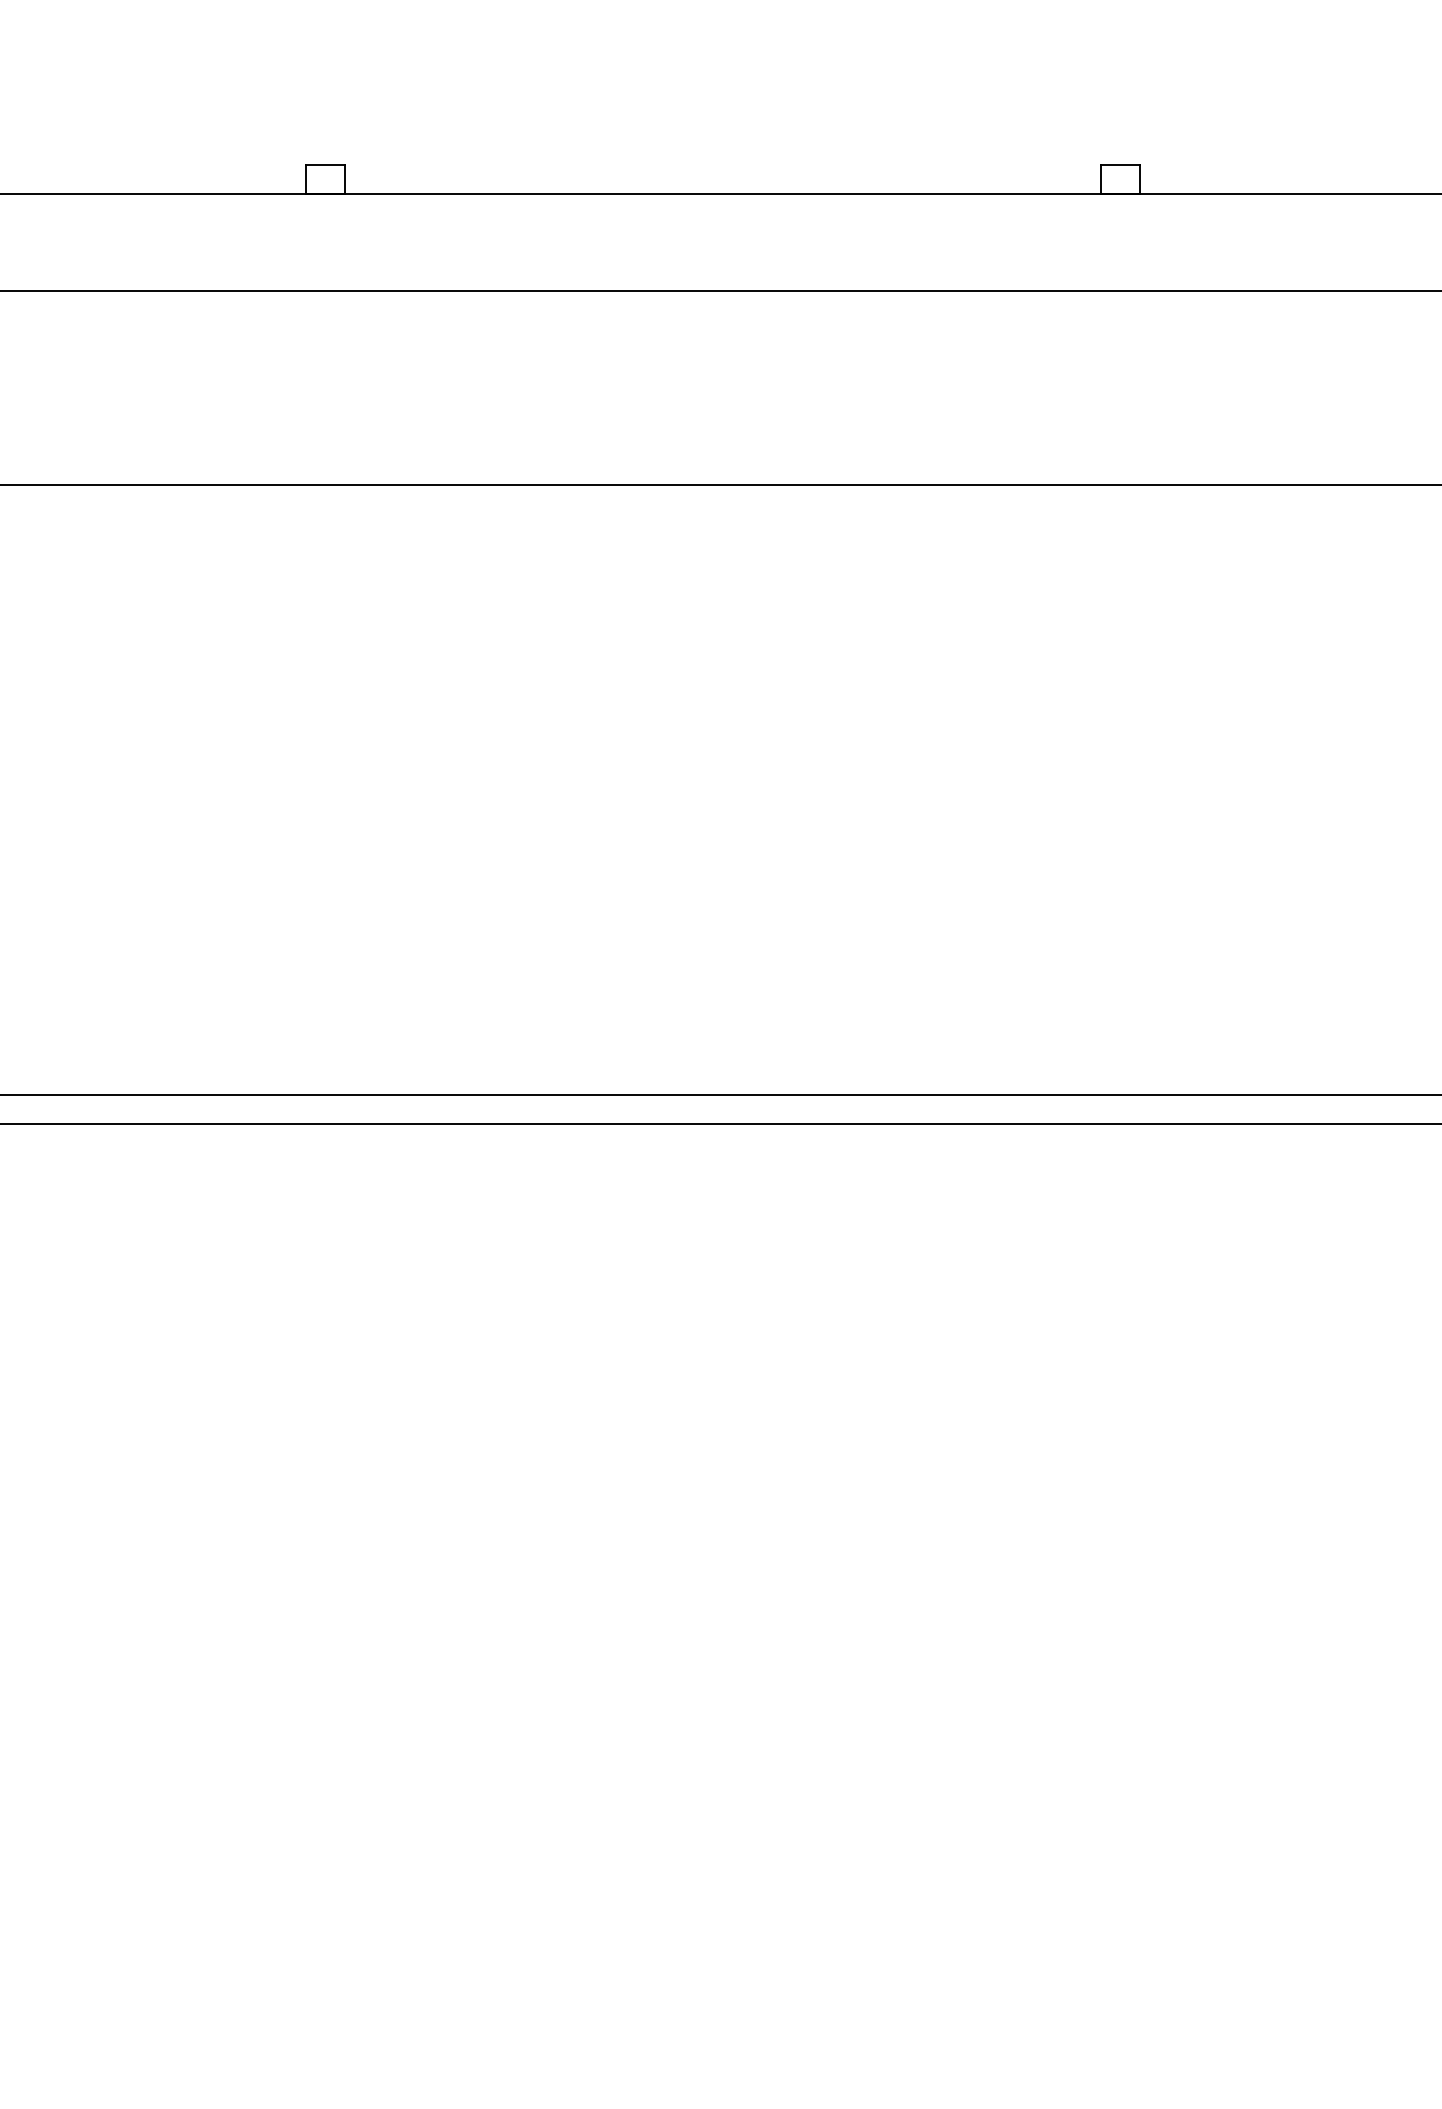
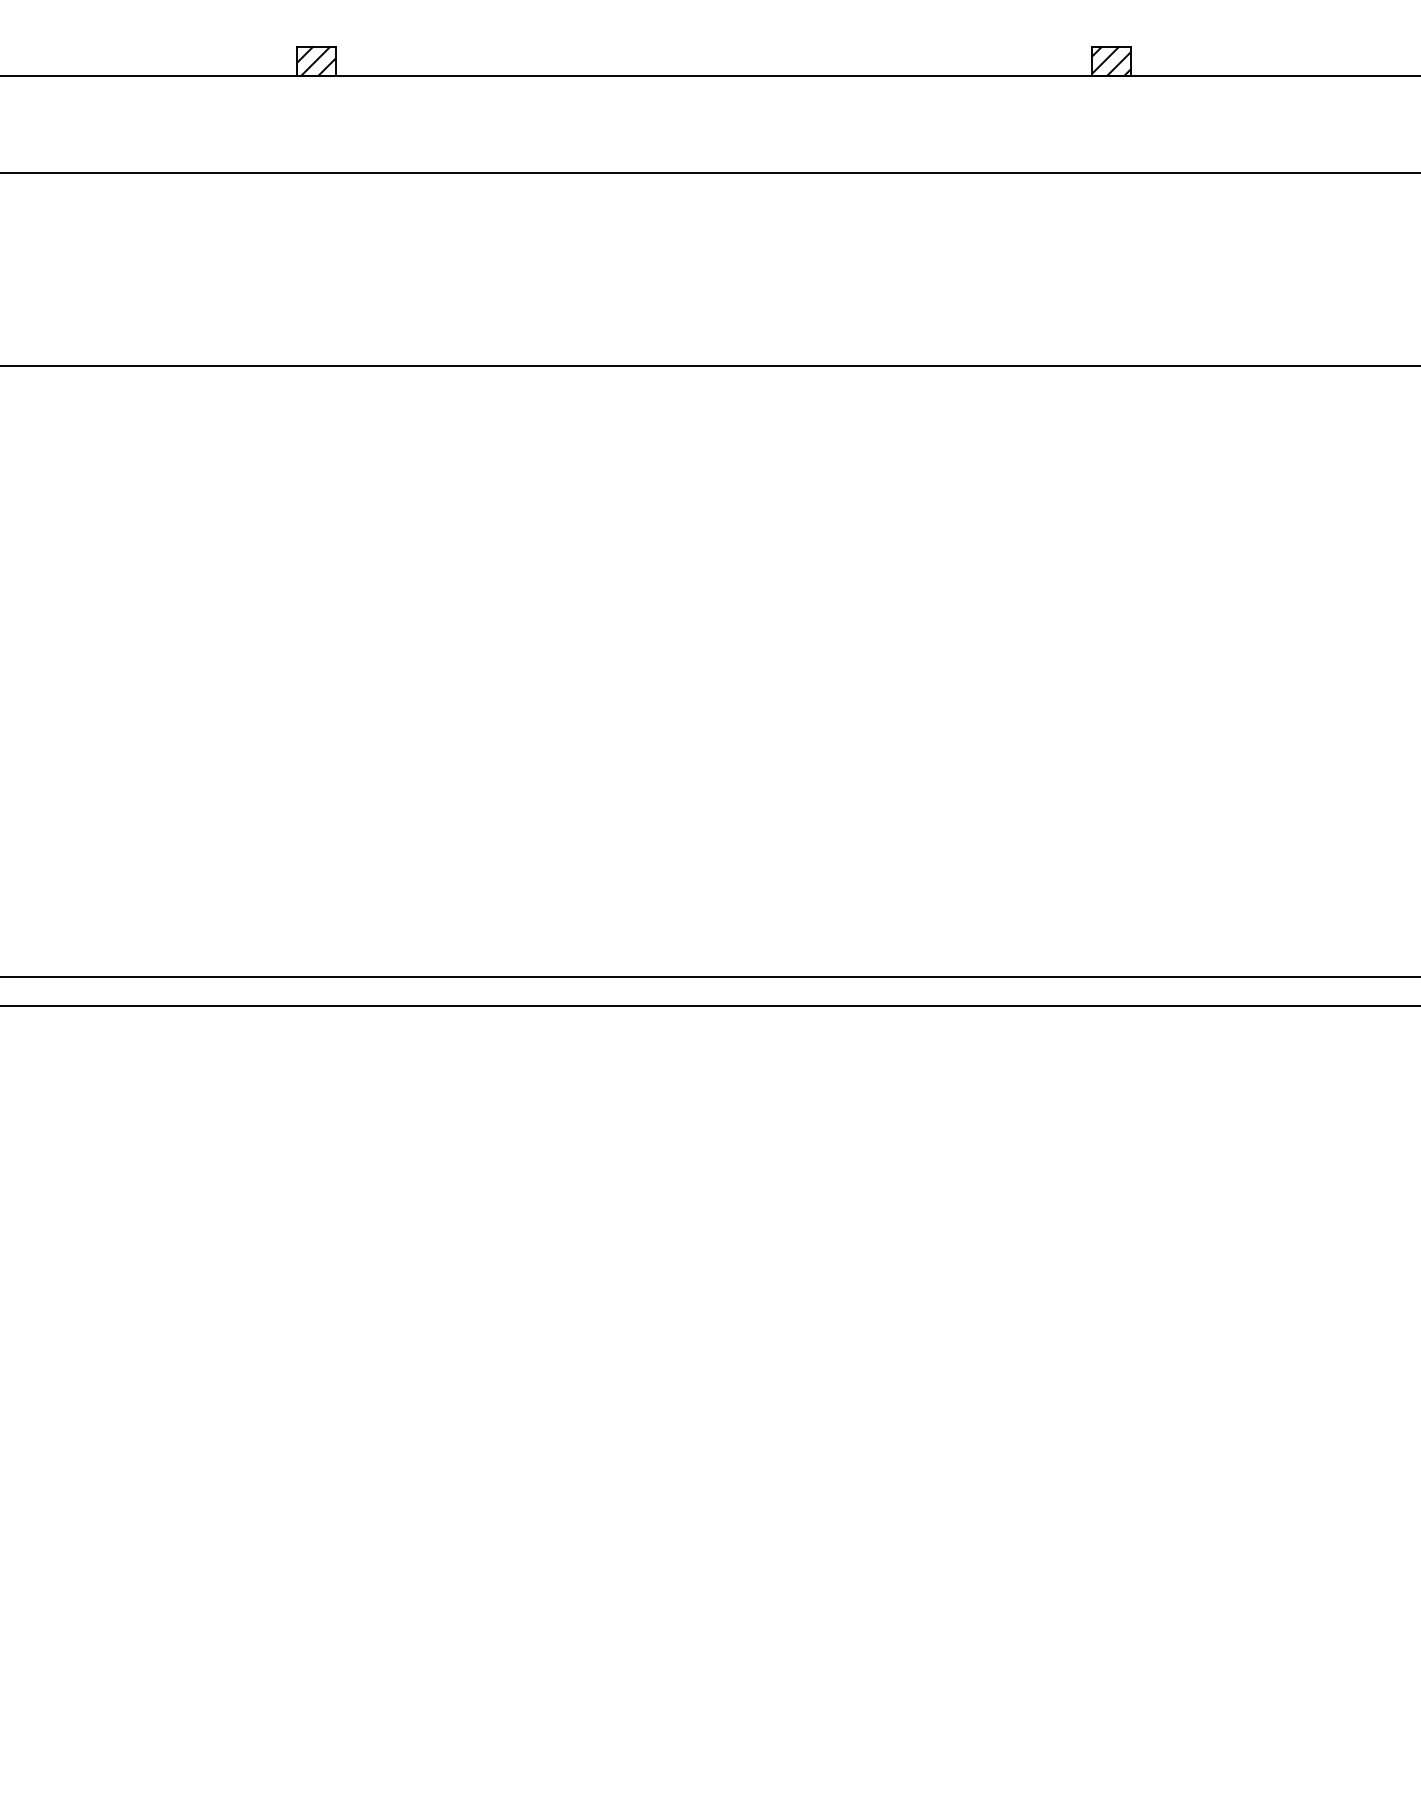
hatch: (324, 178) -> (315, 60), added
hatch: (1120, 178) -> (1111, 60), added

